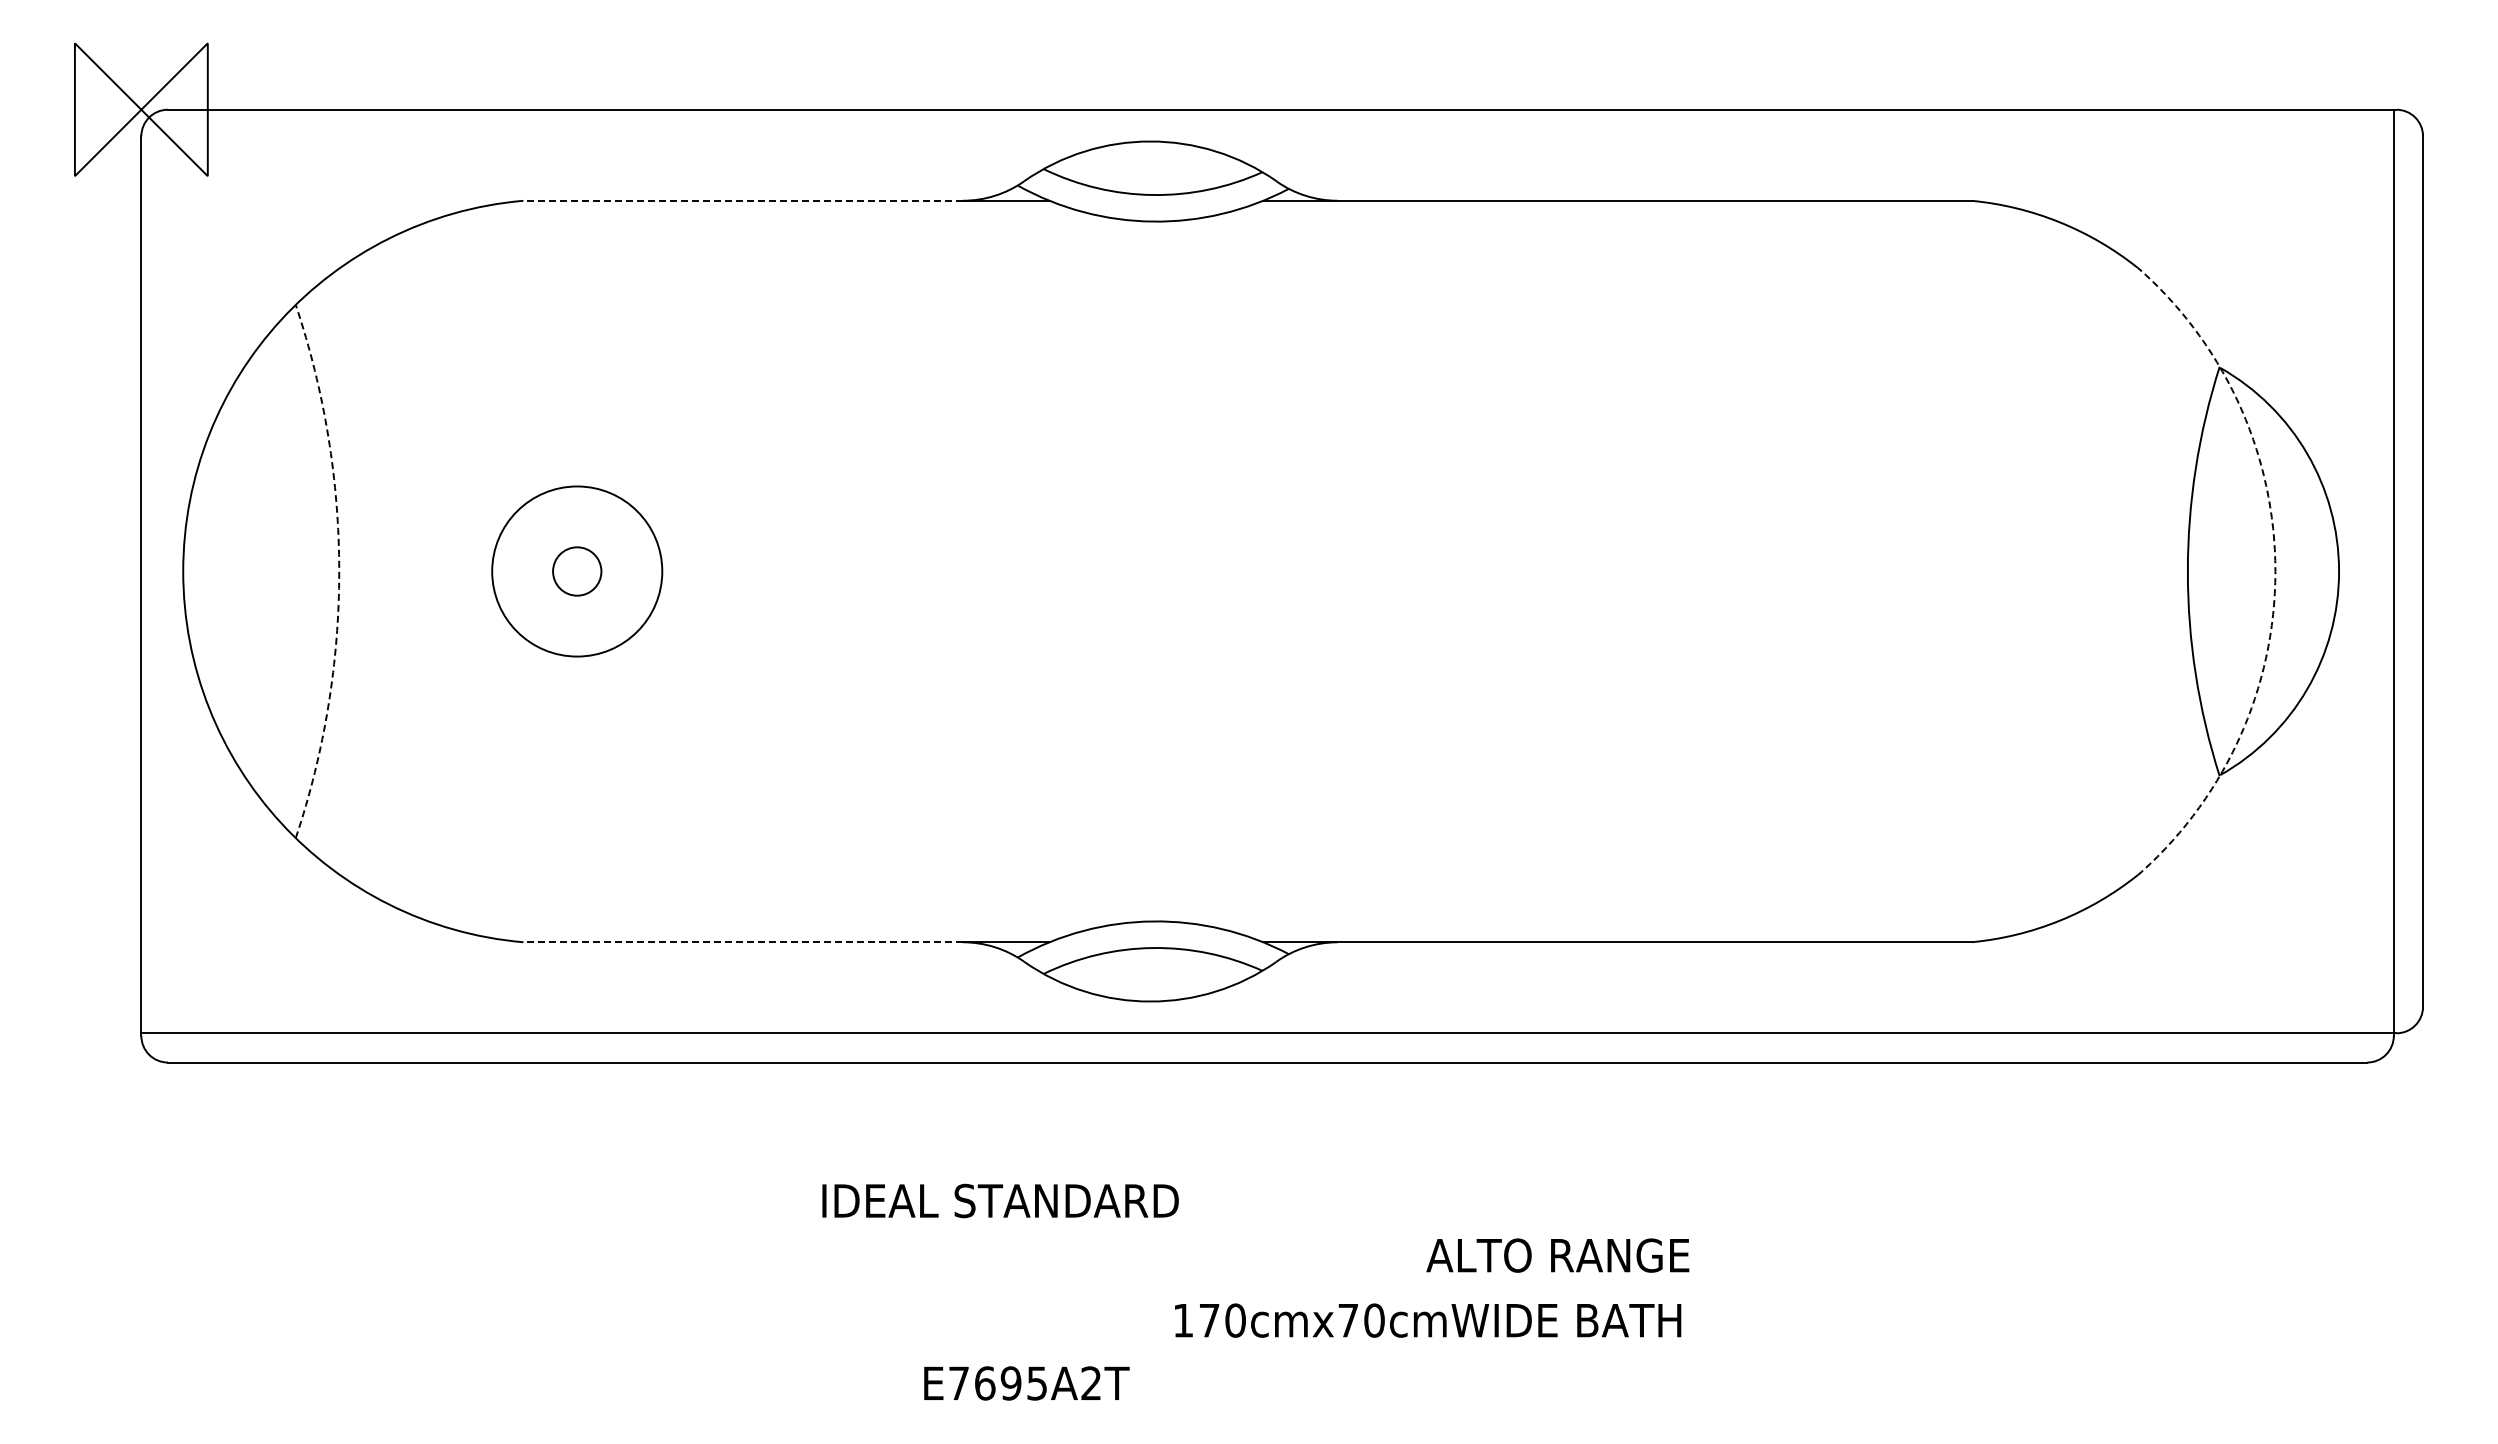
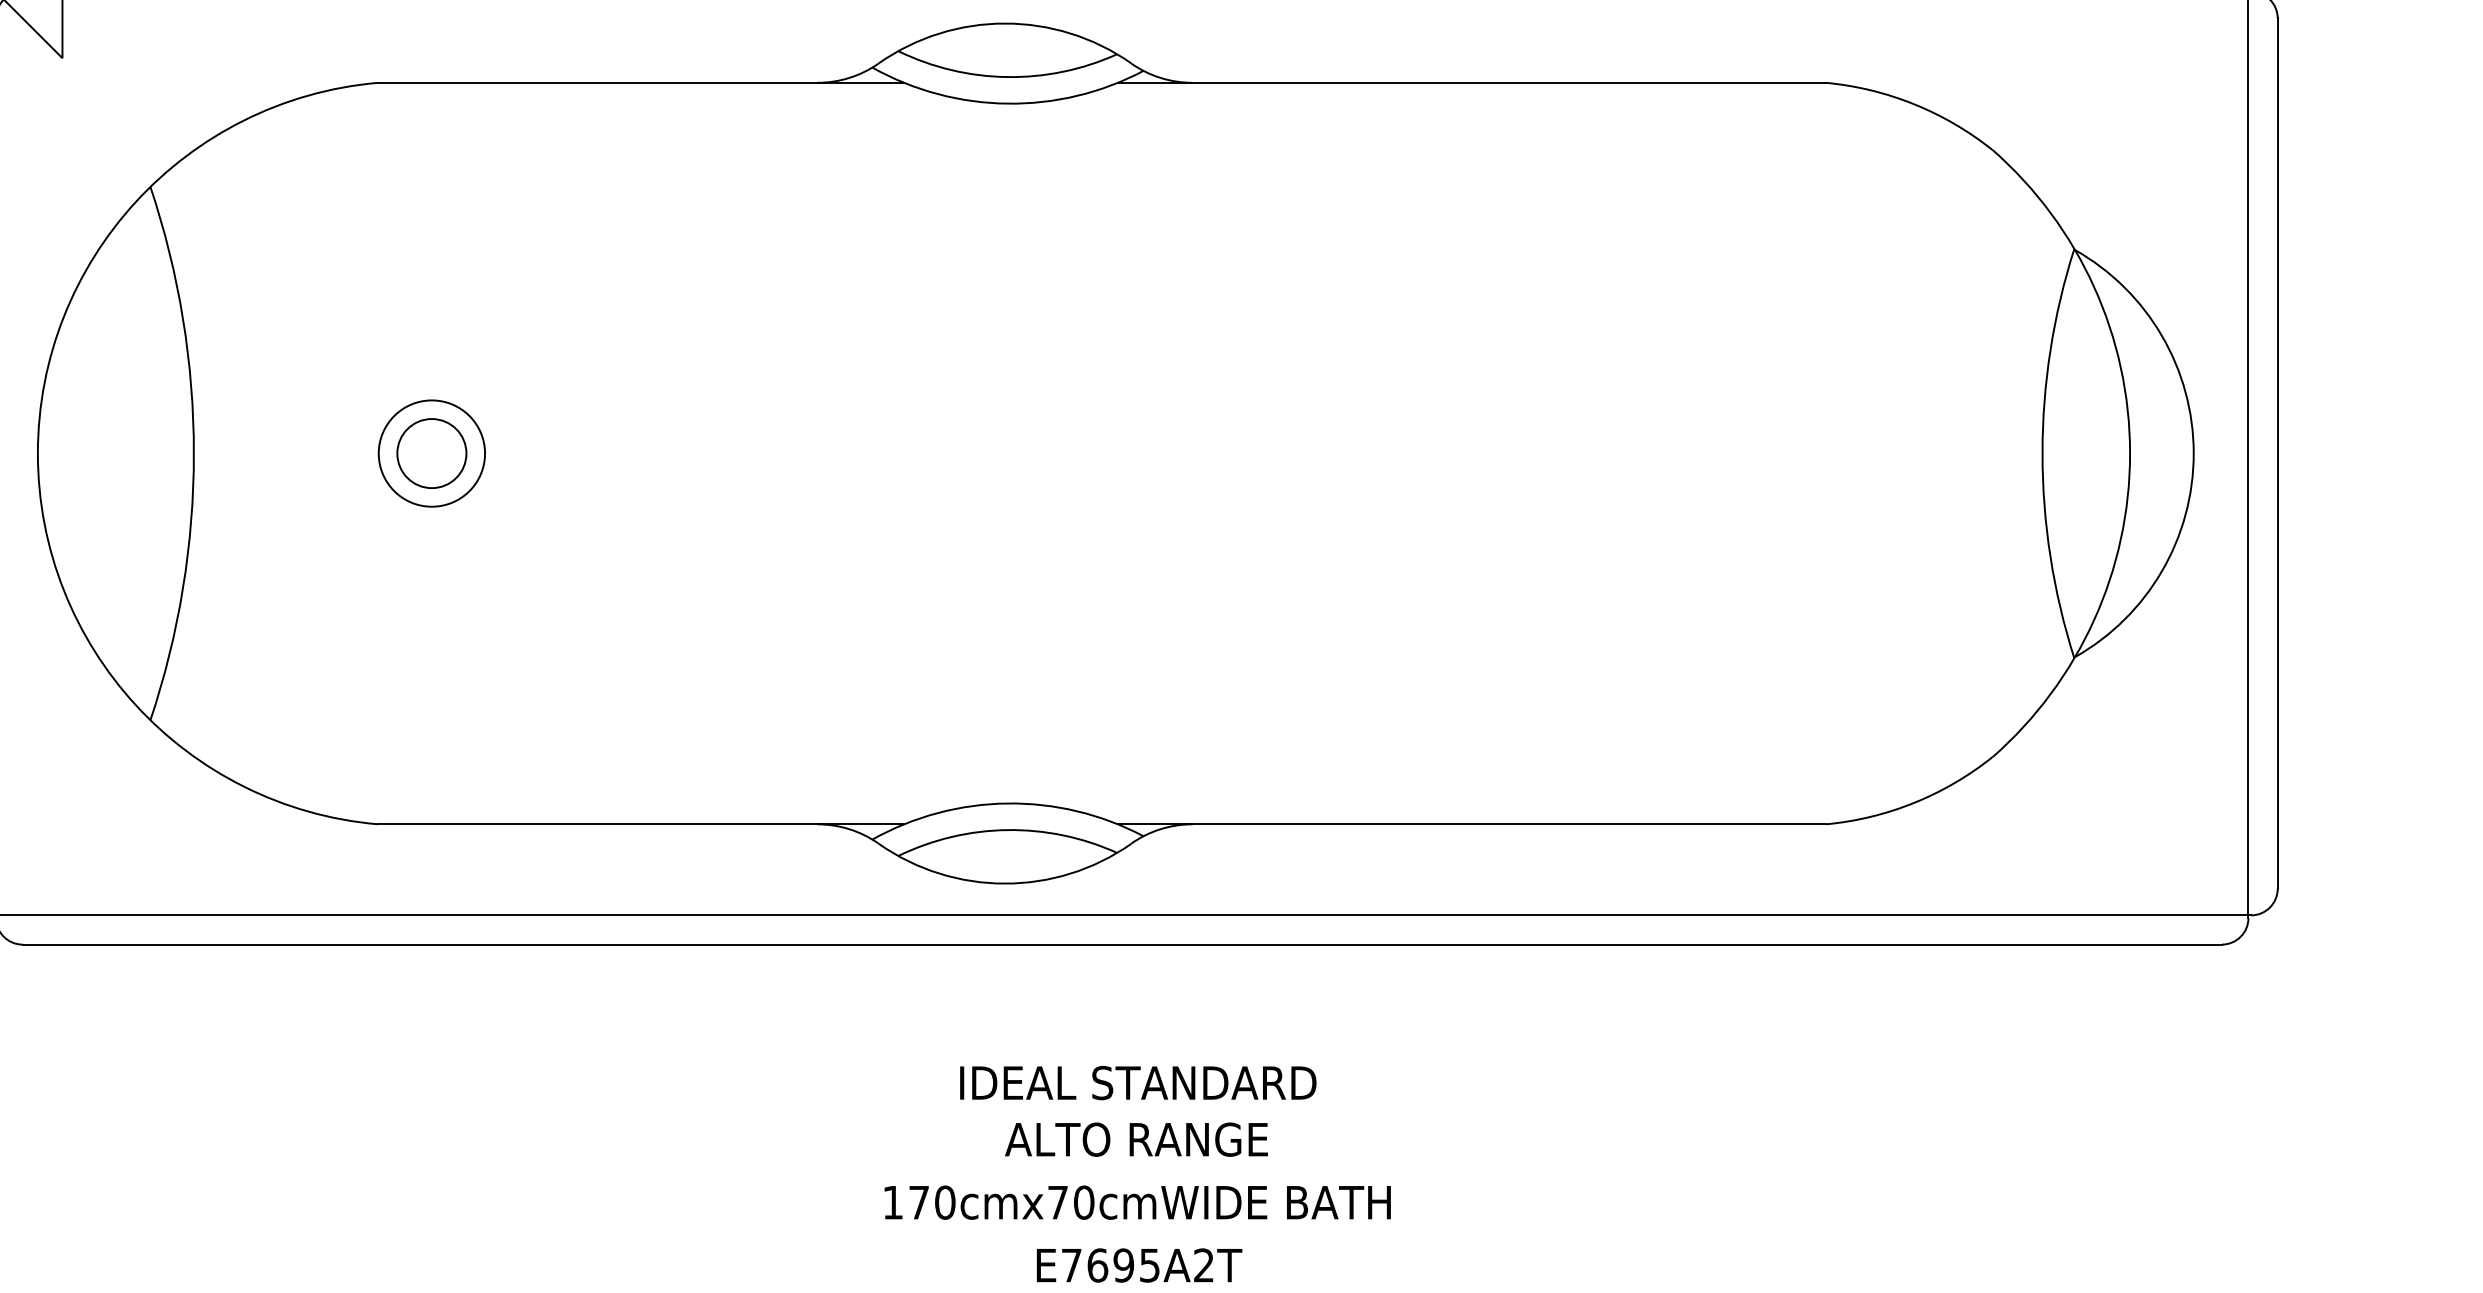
line: (743, 200) -> (598, 82), dashed -> solid
arc: (339, 571) -> (194, 453), dashed -> solid
circle: (576, 571) -> (431, 453), size x1.43
circle: (577, 571) -> (432, 453), size x0.62
arc: (2275, 571) -> (2130, 453), dashed -> solid
line: (743, 942) -> (598, 824), dashed -> solid
text: (1000, 1200) -> (1138, 1082), moved
text: (1557, 1255) -> (1136, 1139), moved
text: (1428, 1320) -> (1138, 1202), moved
text: (1026, 1383) -> (1139, 1265), moved

